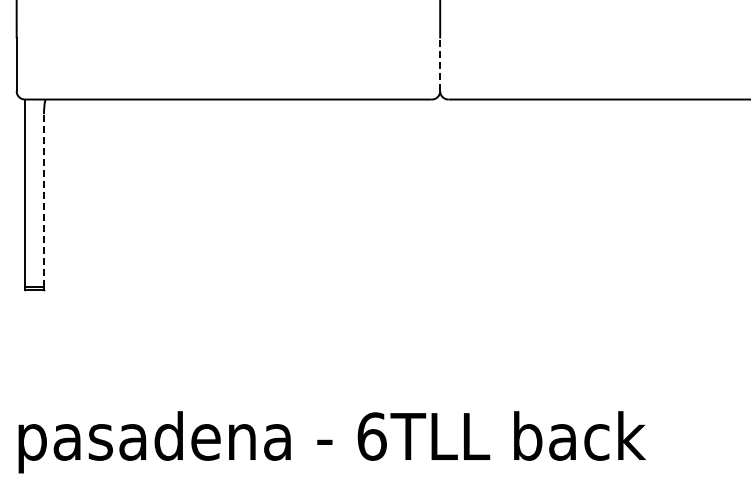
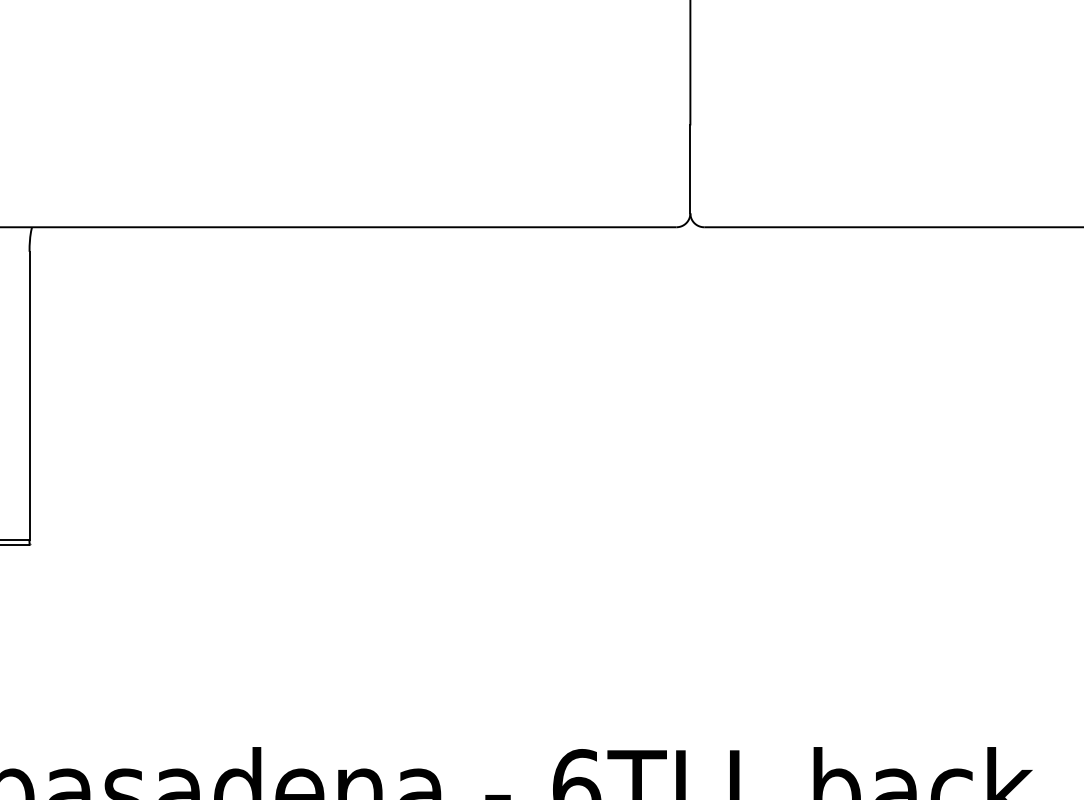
line: (440, 64) -> (690, 168), dashed -> solid
line: (44, 200) -> (30, 395), dashed -> solid

